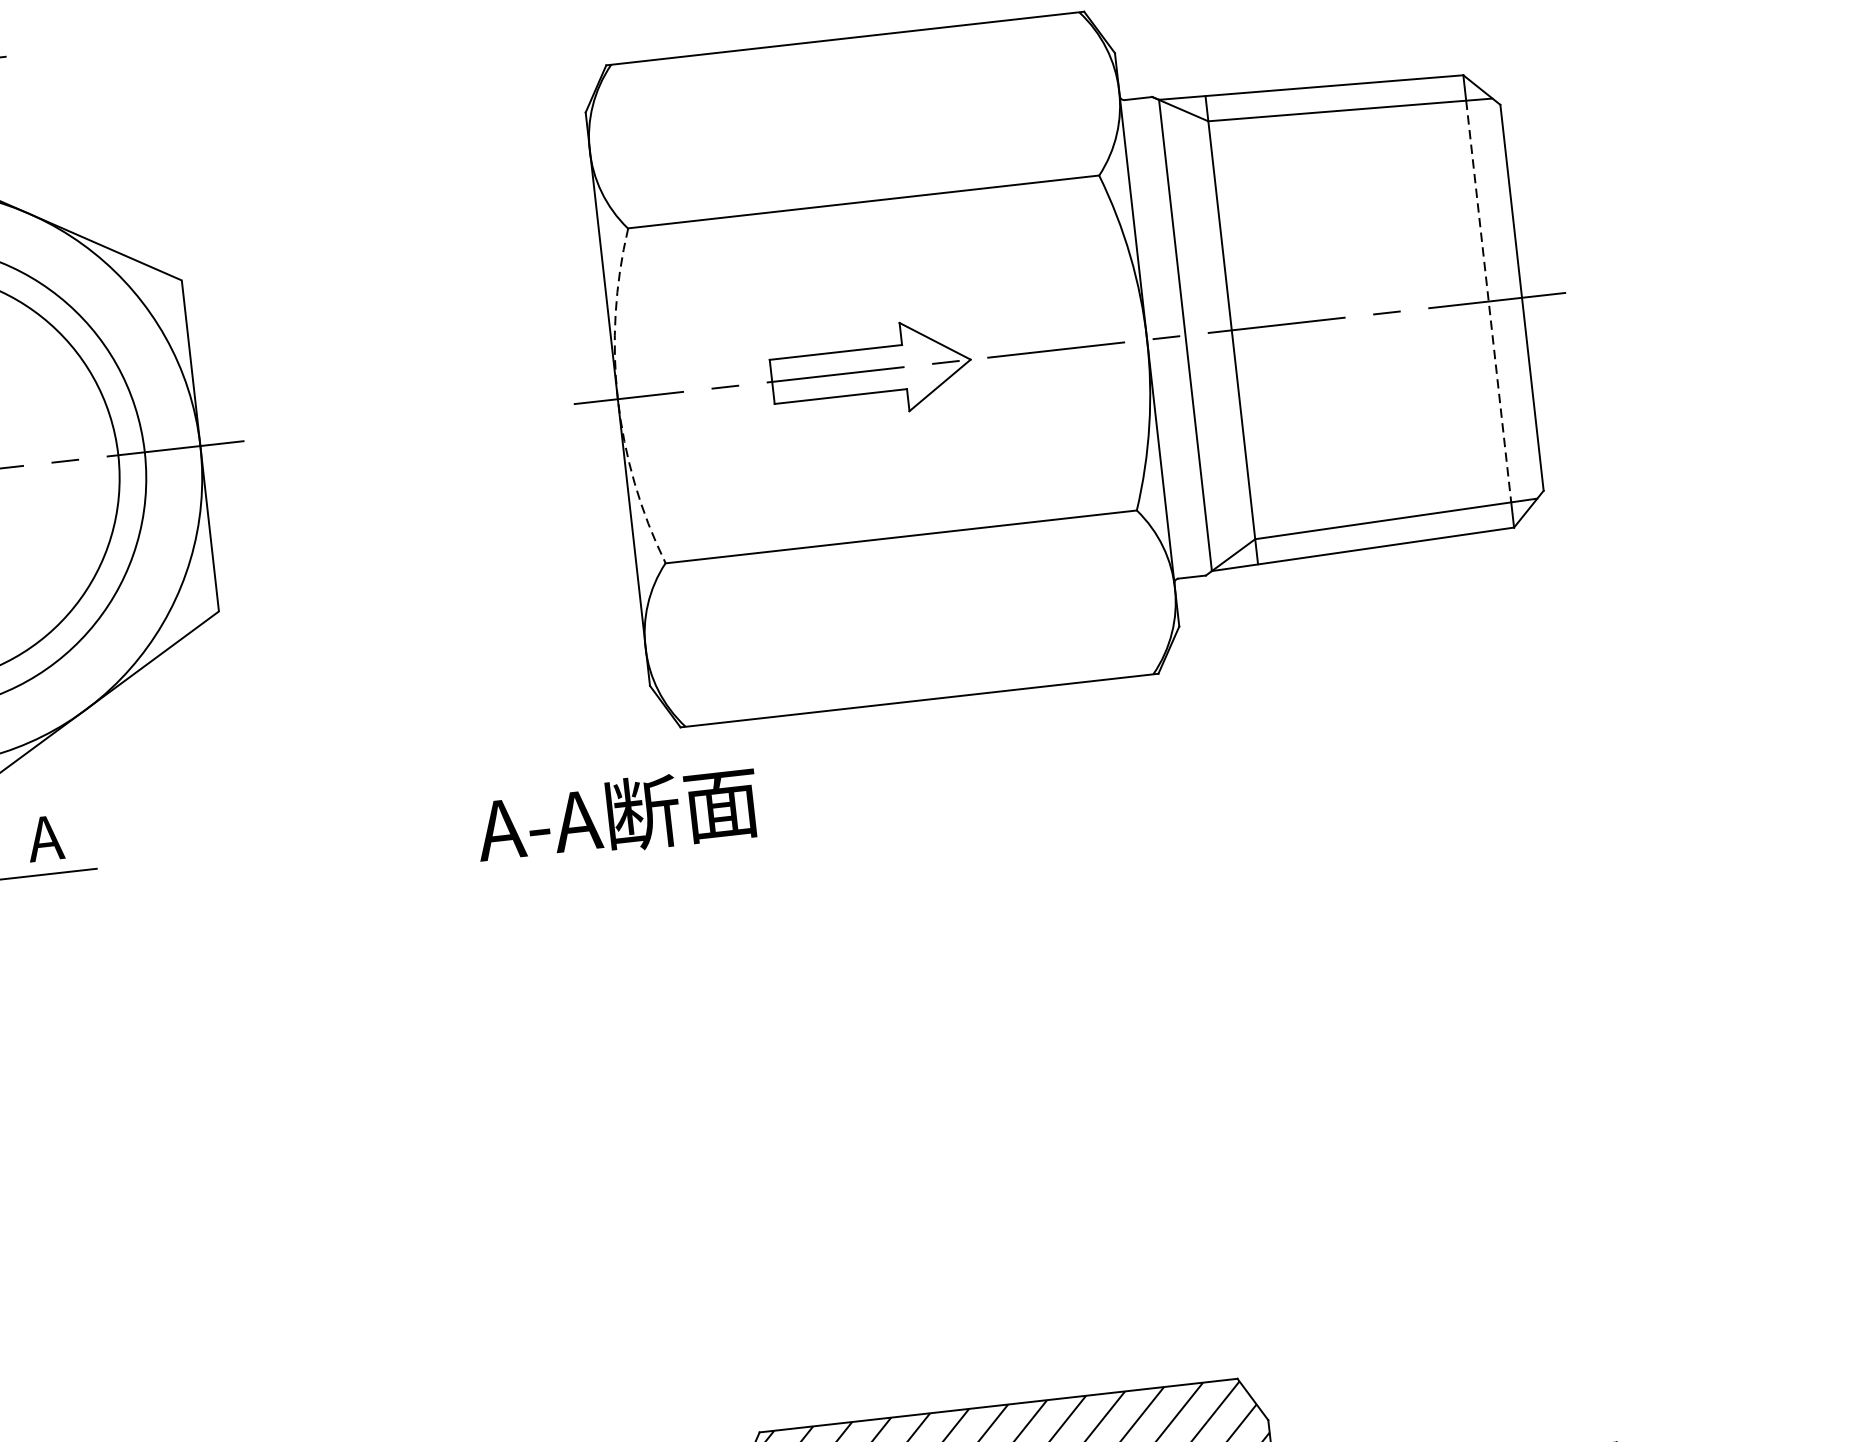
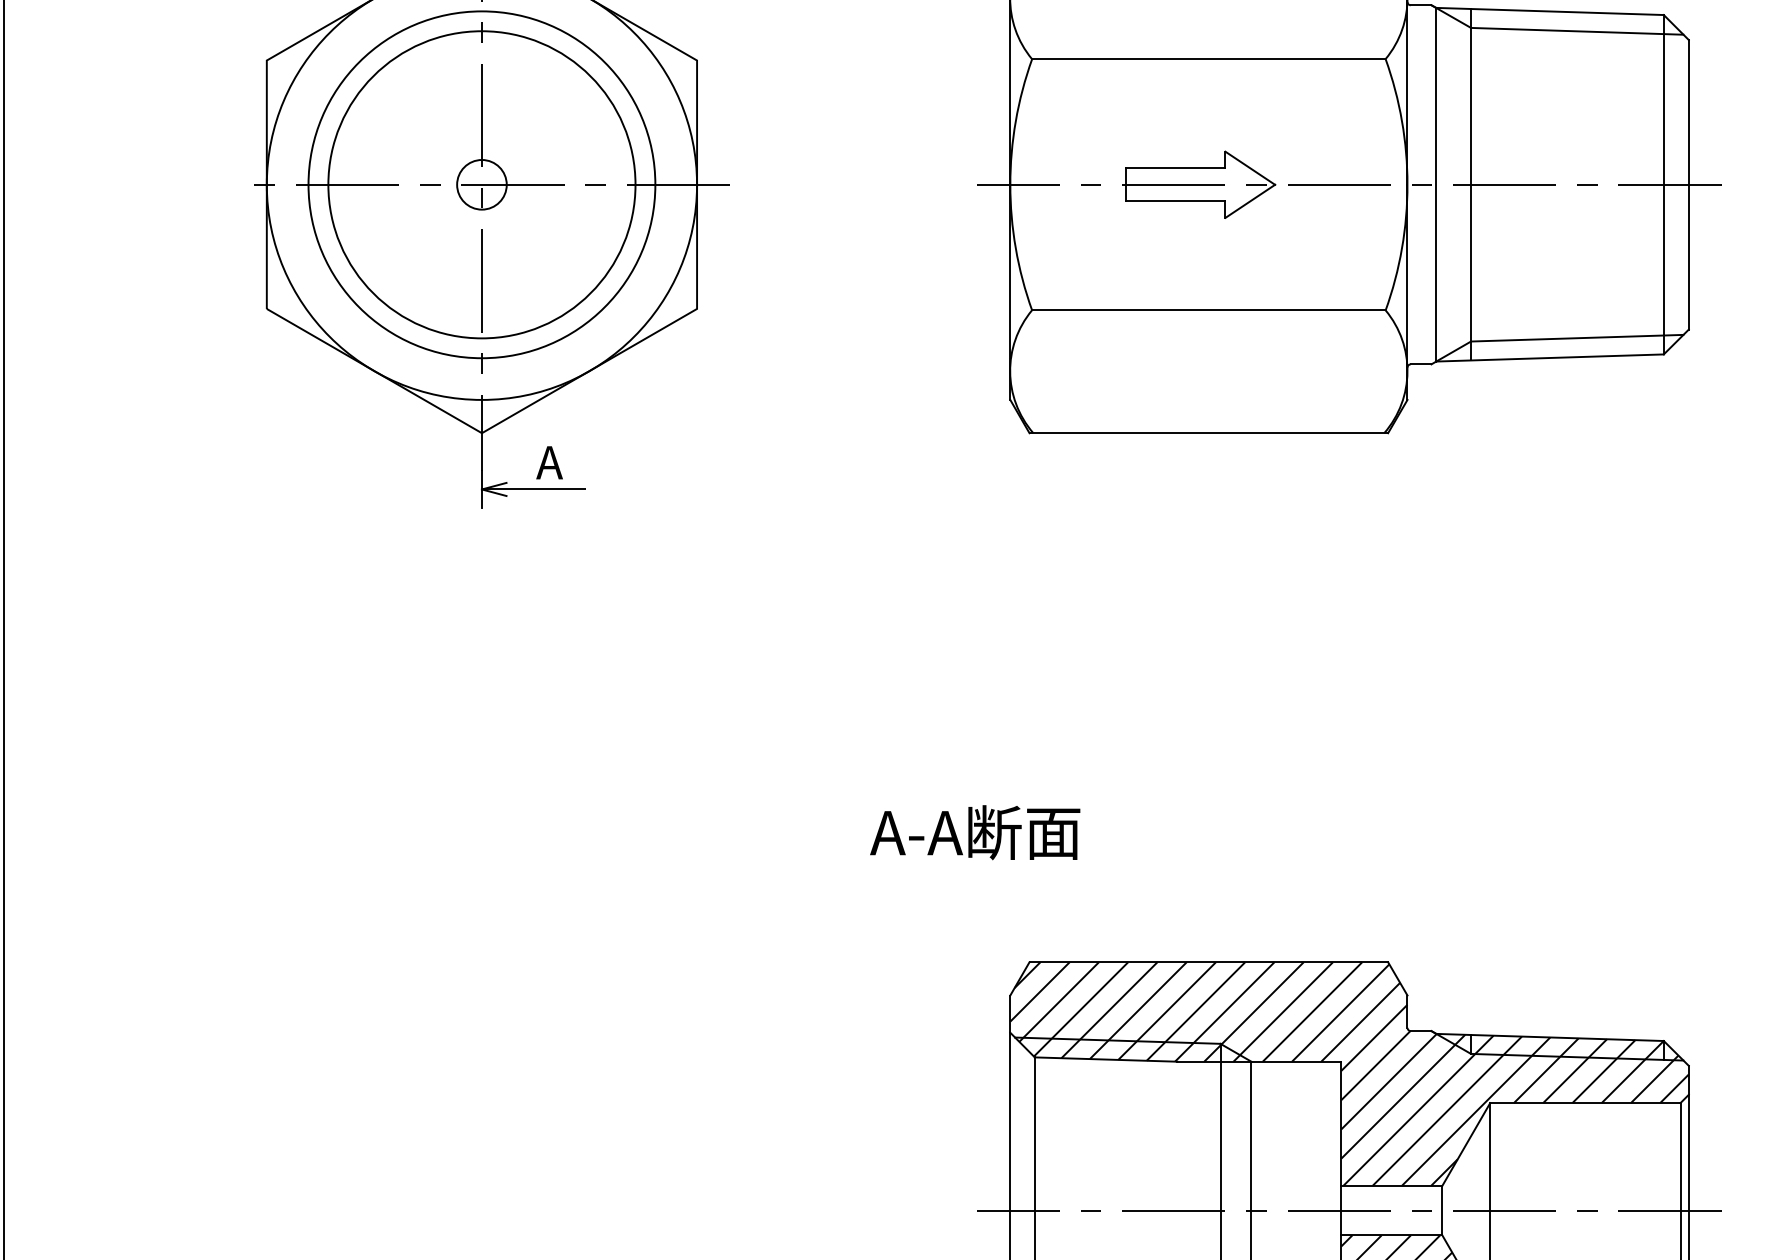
line: (1488, 301) -> (1663, 184), dashed -> solid
arc: (618, 398) -> (1010, 184), dashed -> solid
text: (617, 815) -> (975, 832), moved

